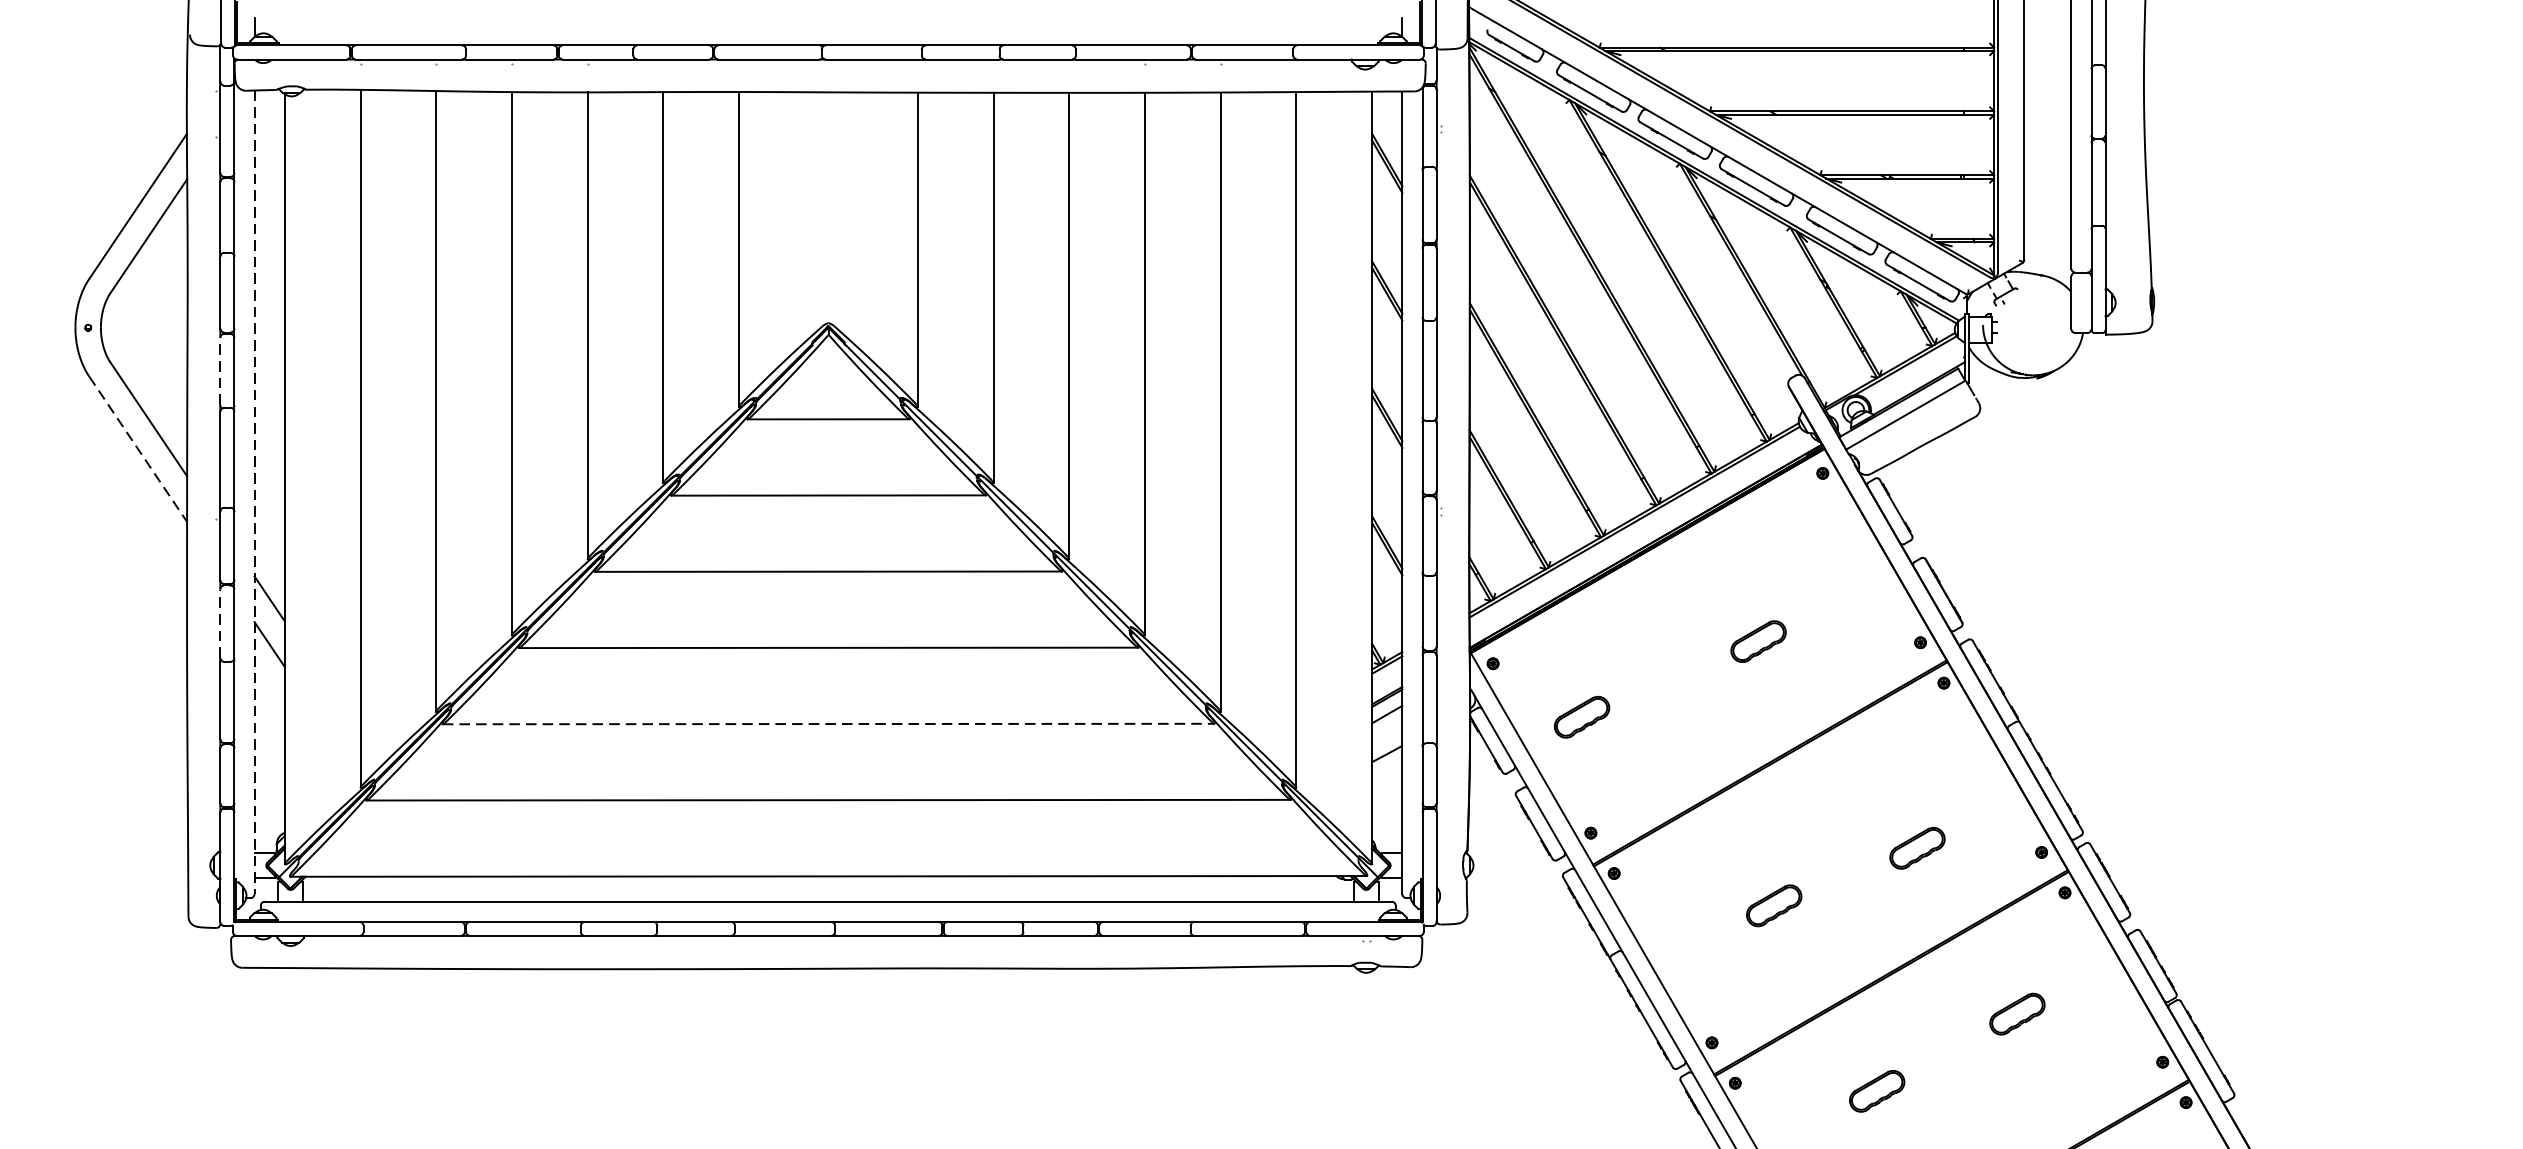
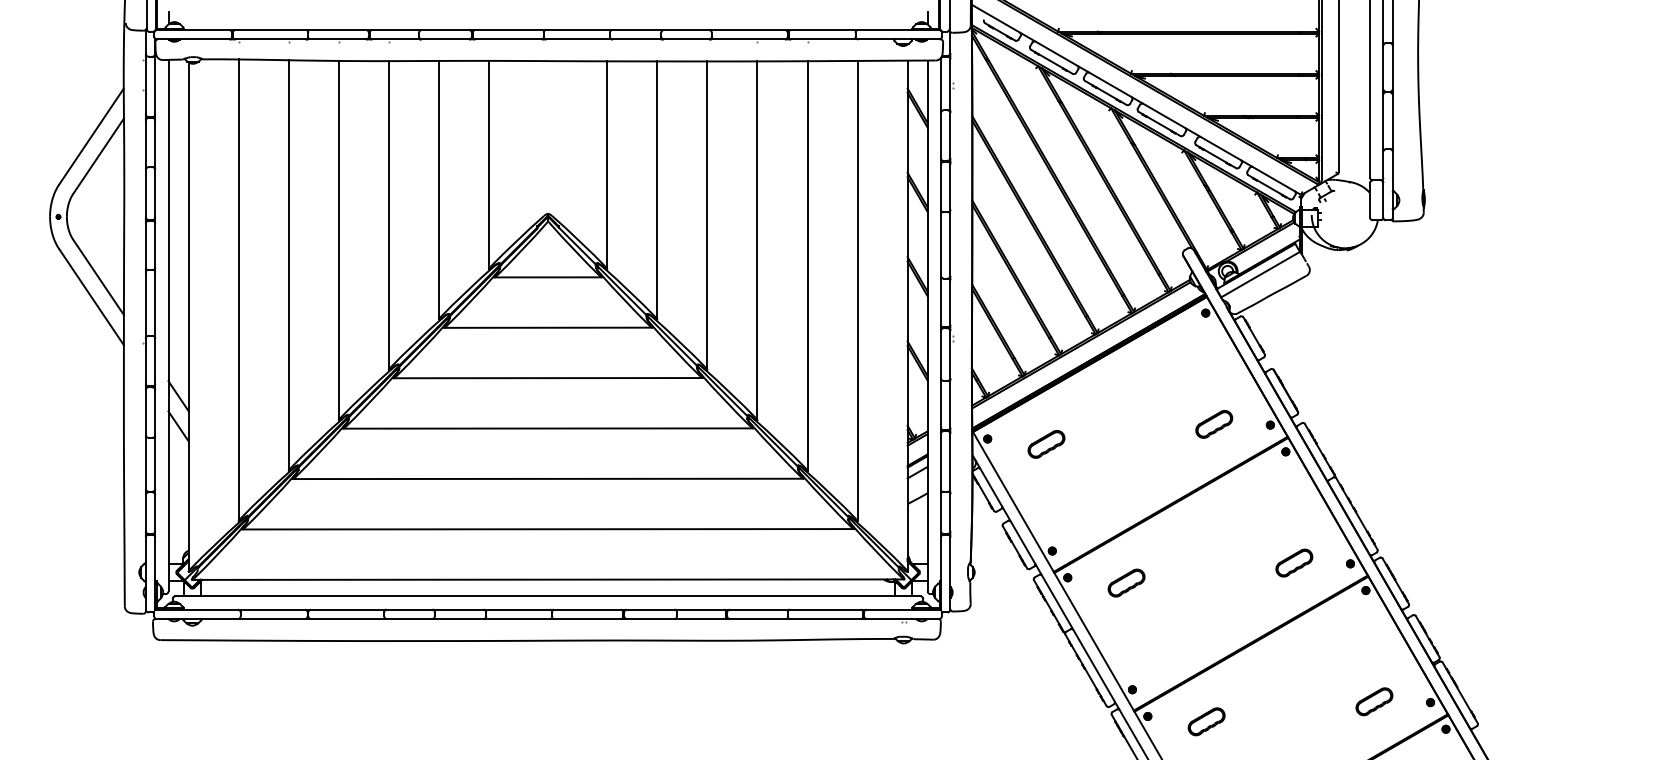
line: (219, 371) -> (145, 245), dashed -> solid
line: (138, 449) -> (91, 297), dashed -> solid
line: (254, 492) -> (168, 325), dashed -> solid
line: (219, 623) -> (145, 412), dashed -> solid
part: (1758, 641) -> (1214, 424), moved
part: (1582, 717) -> (1046, 444), moved
line: (829, 723) -> (548, 478), dashed -> solid
part: (1917, 847) -> (1294, 562), moved
part: (1774, 904) -> (1126, 582), moved
part: (2017, 1013) -> (1374, 701), moved
part: (1876, 1090) -> (1206, 721), moved

